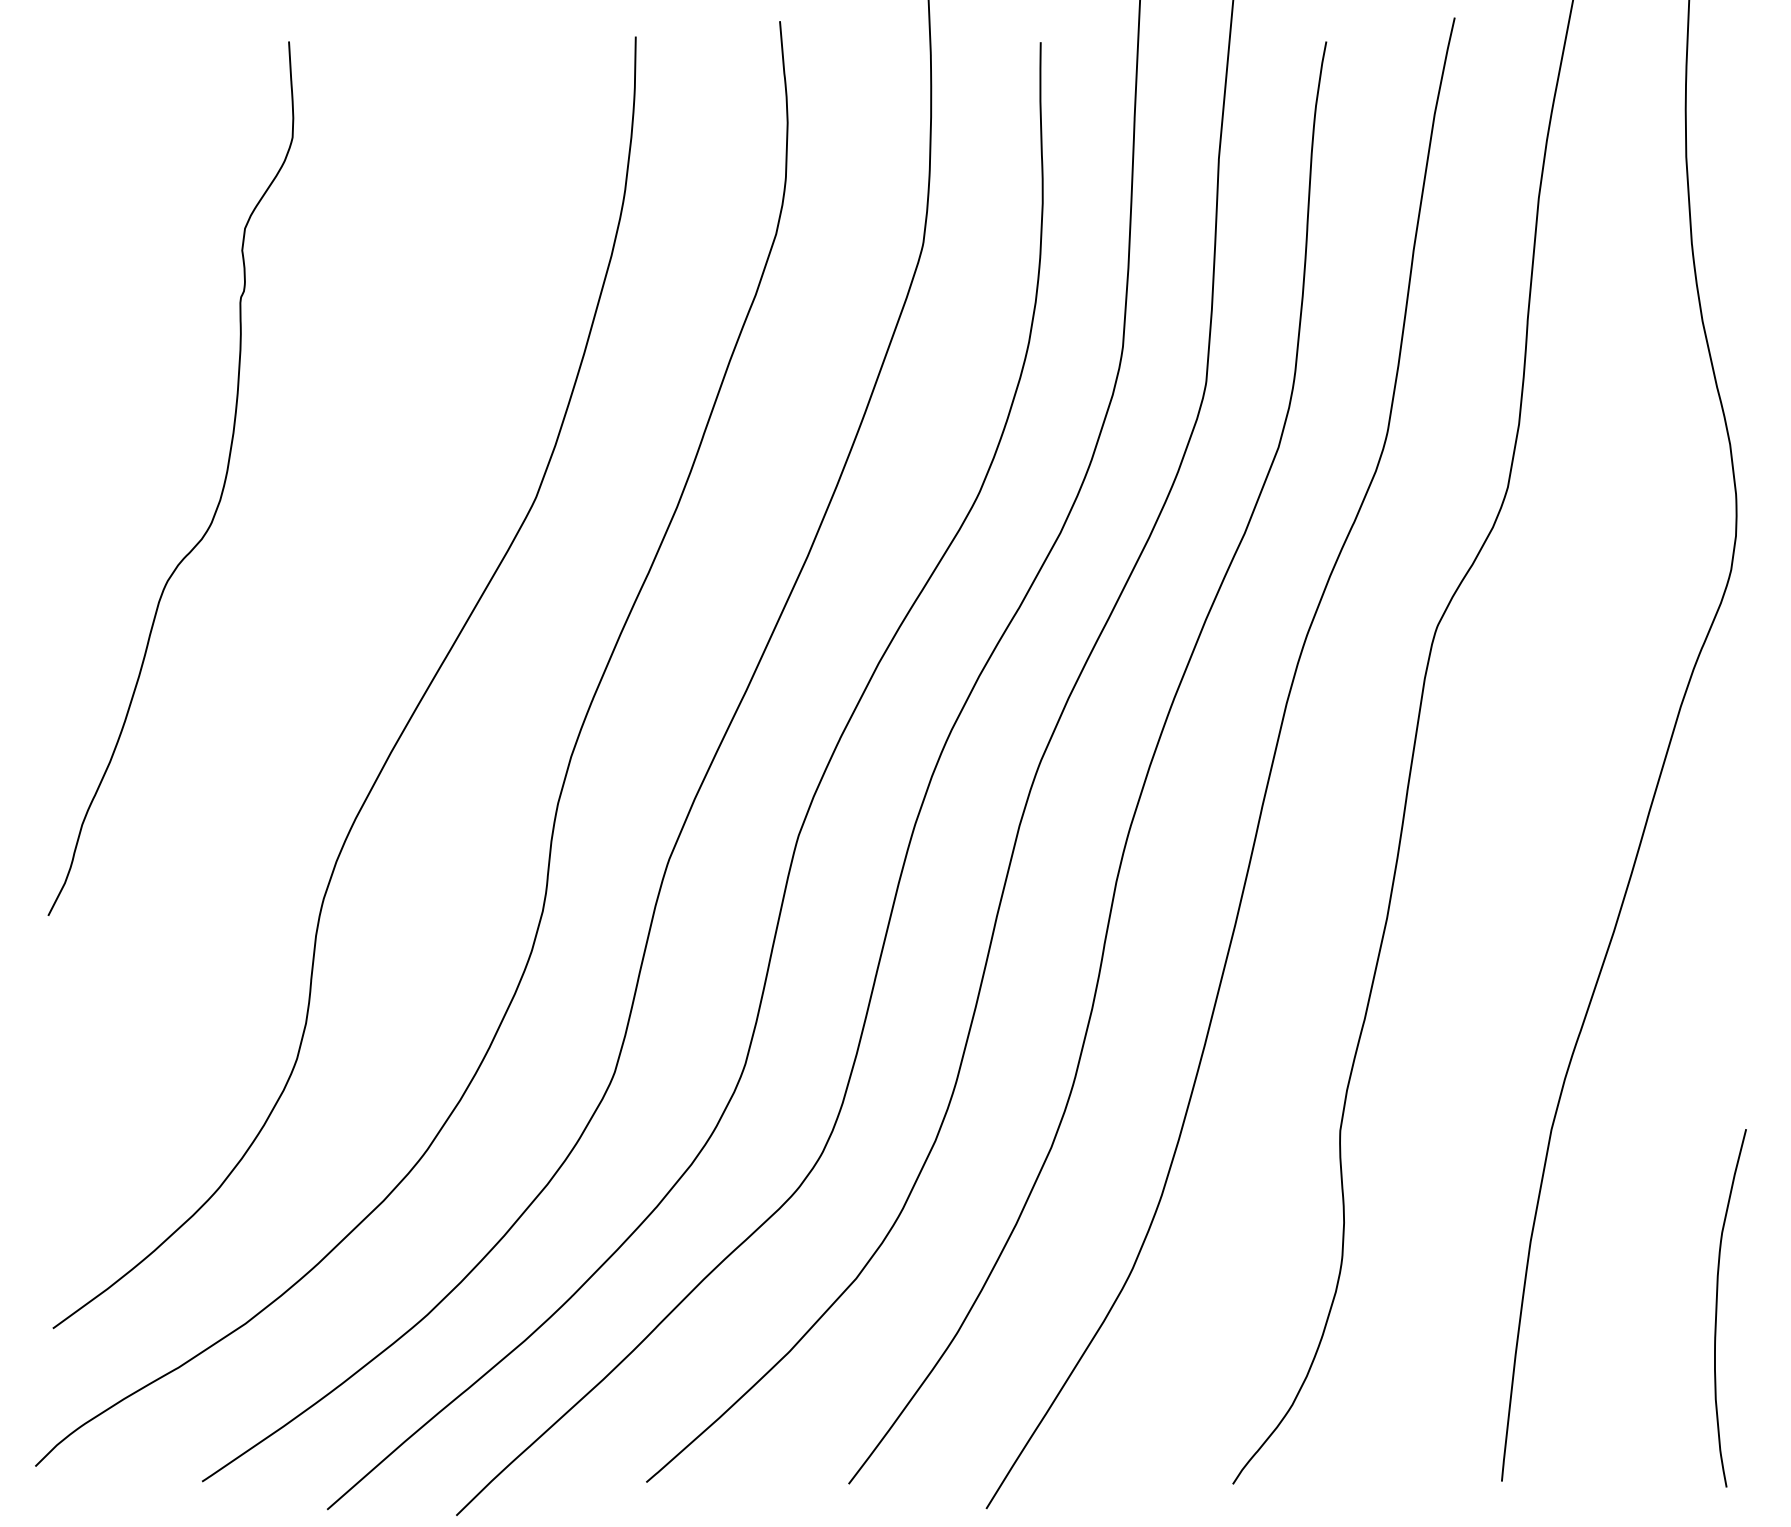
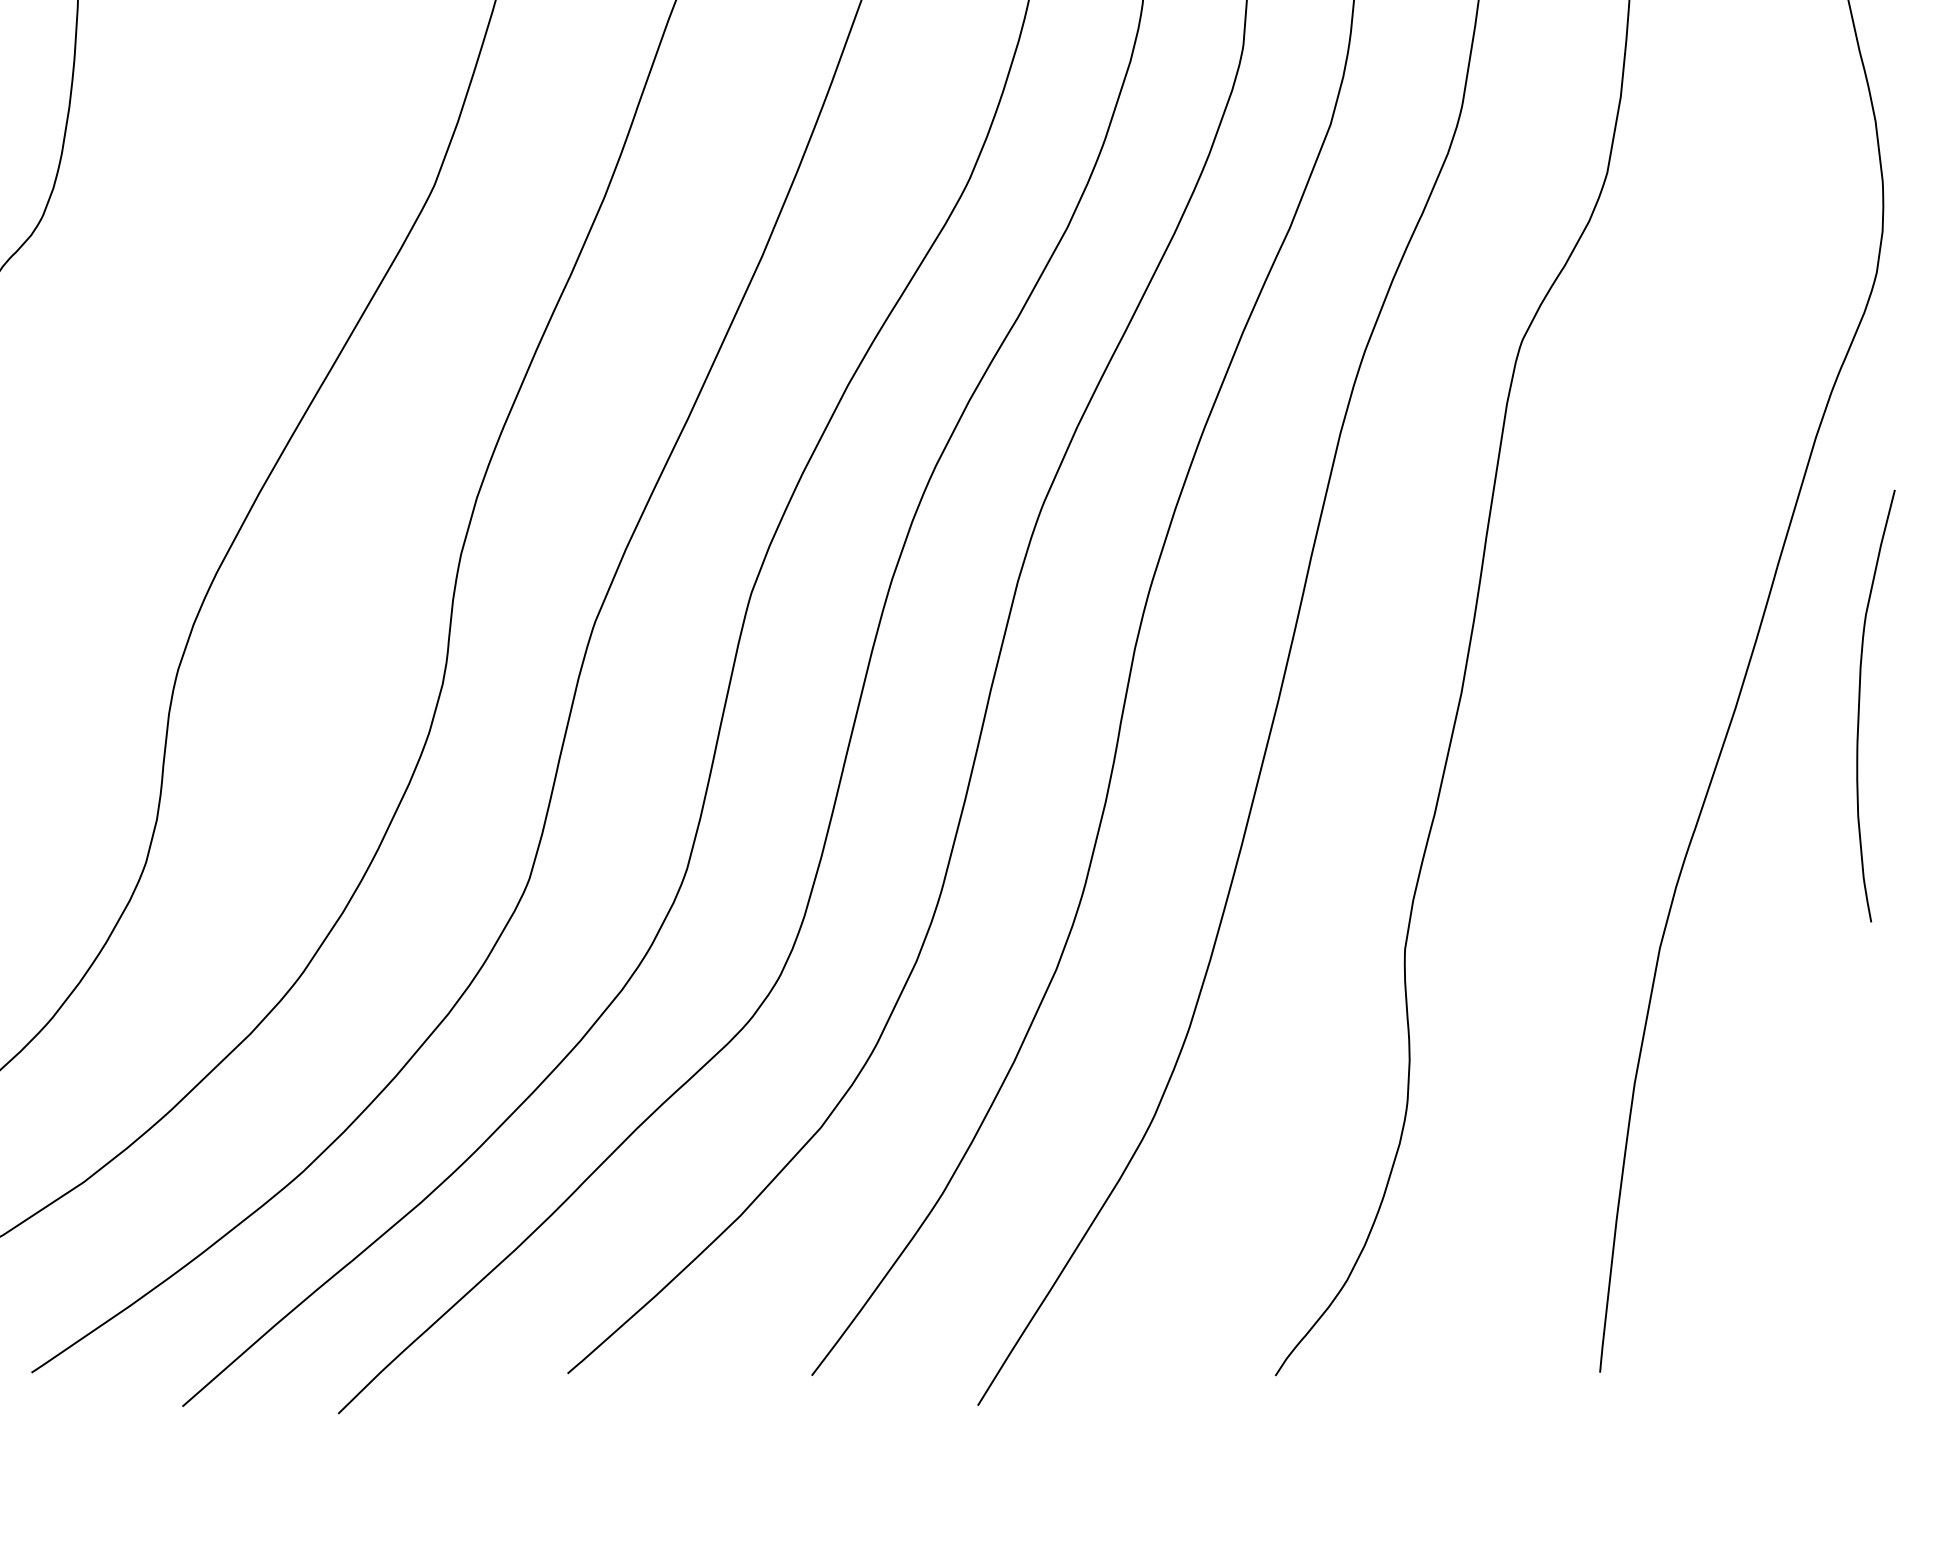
curve: (1717, 1308) -> (1860, 706), moved

